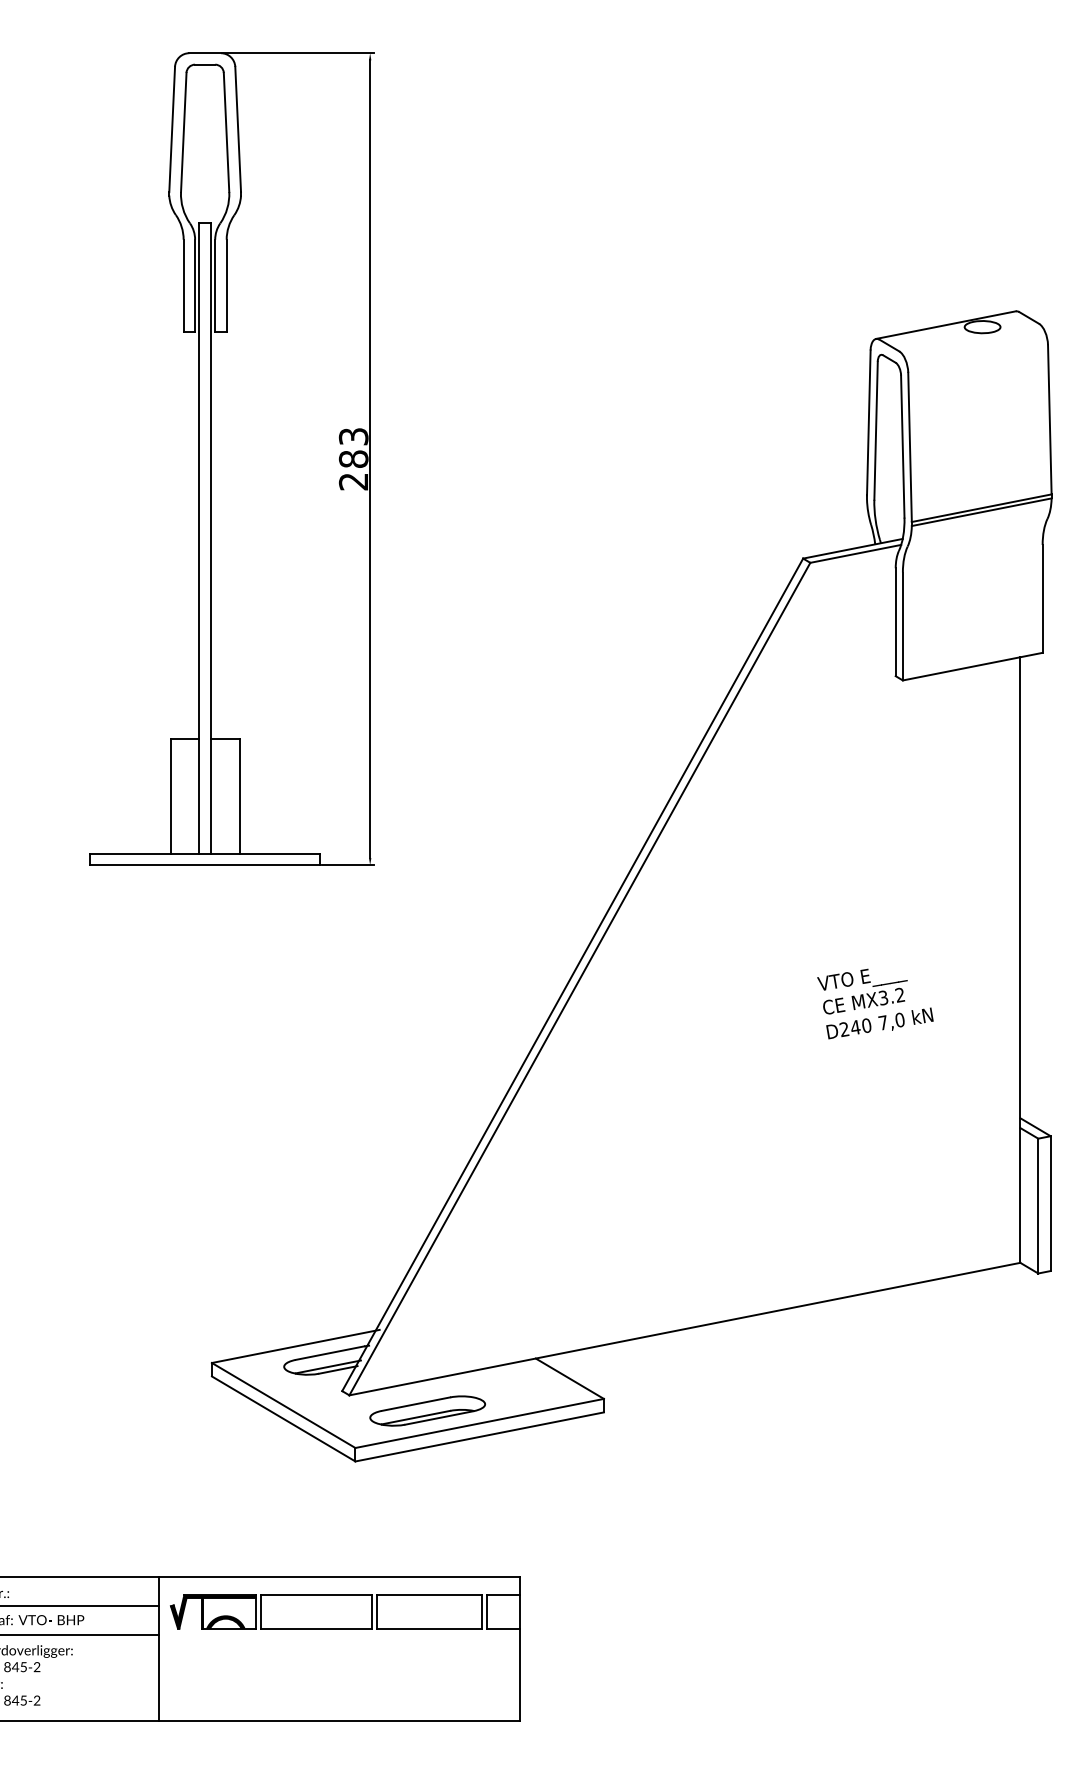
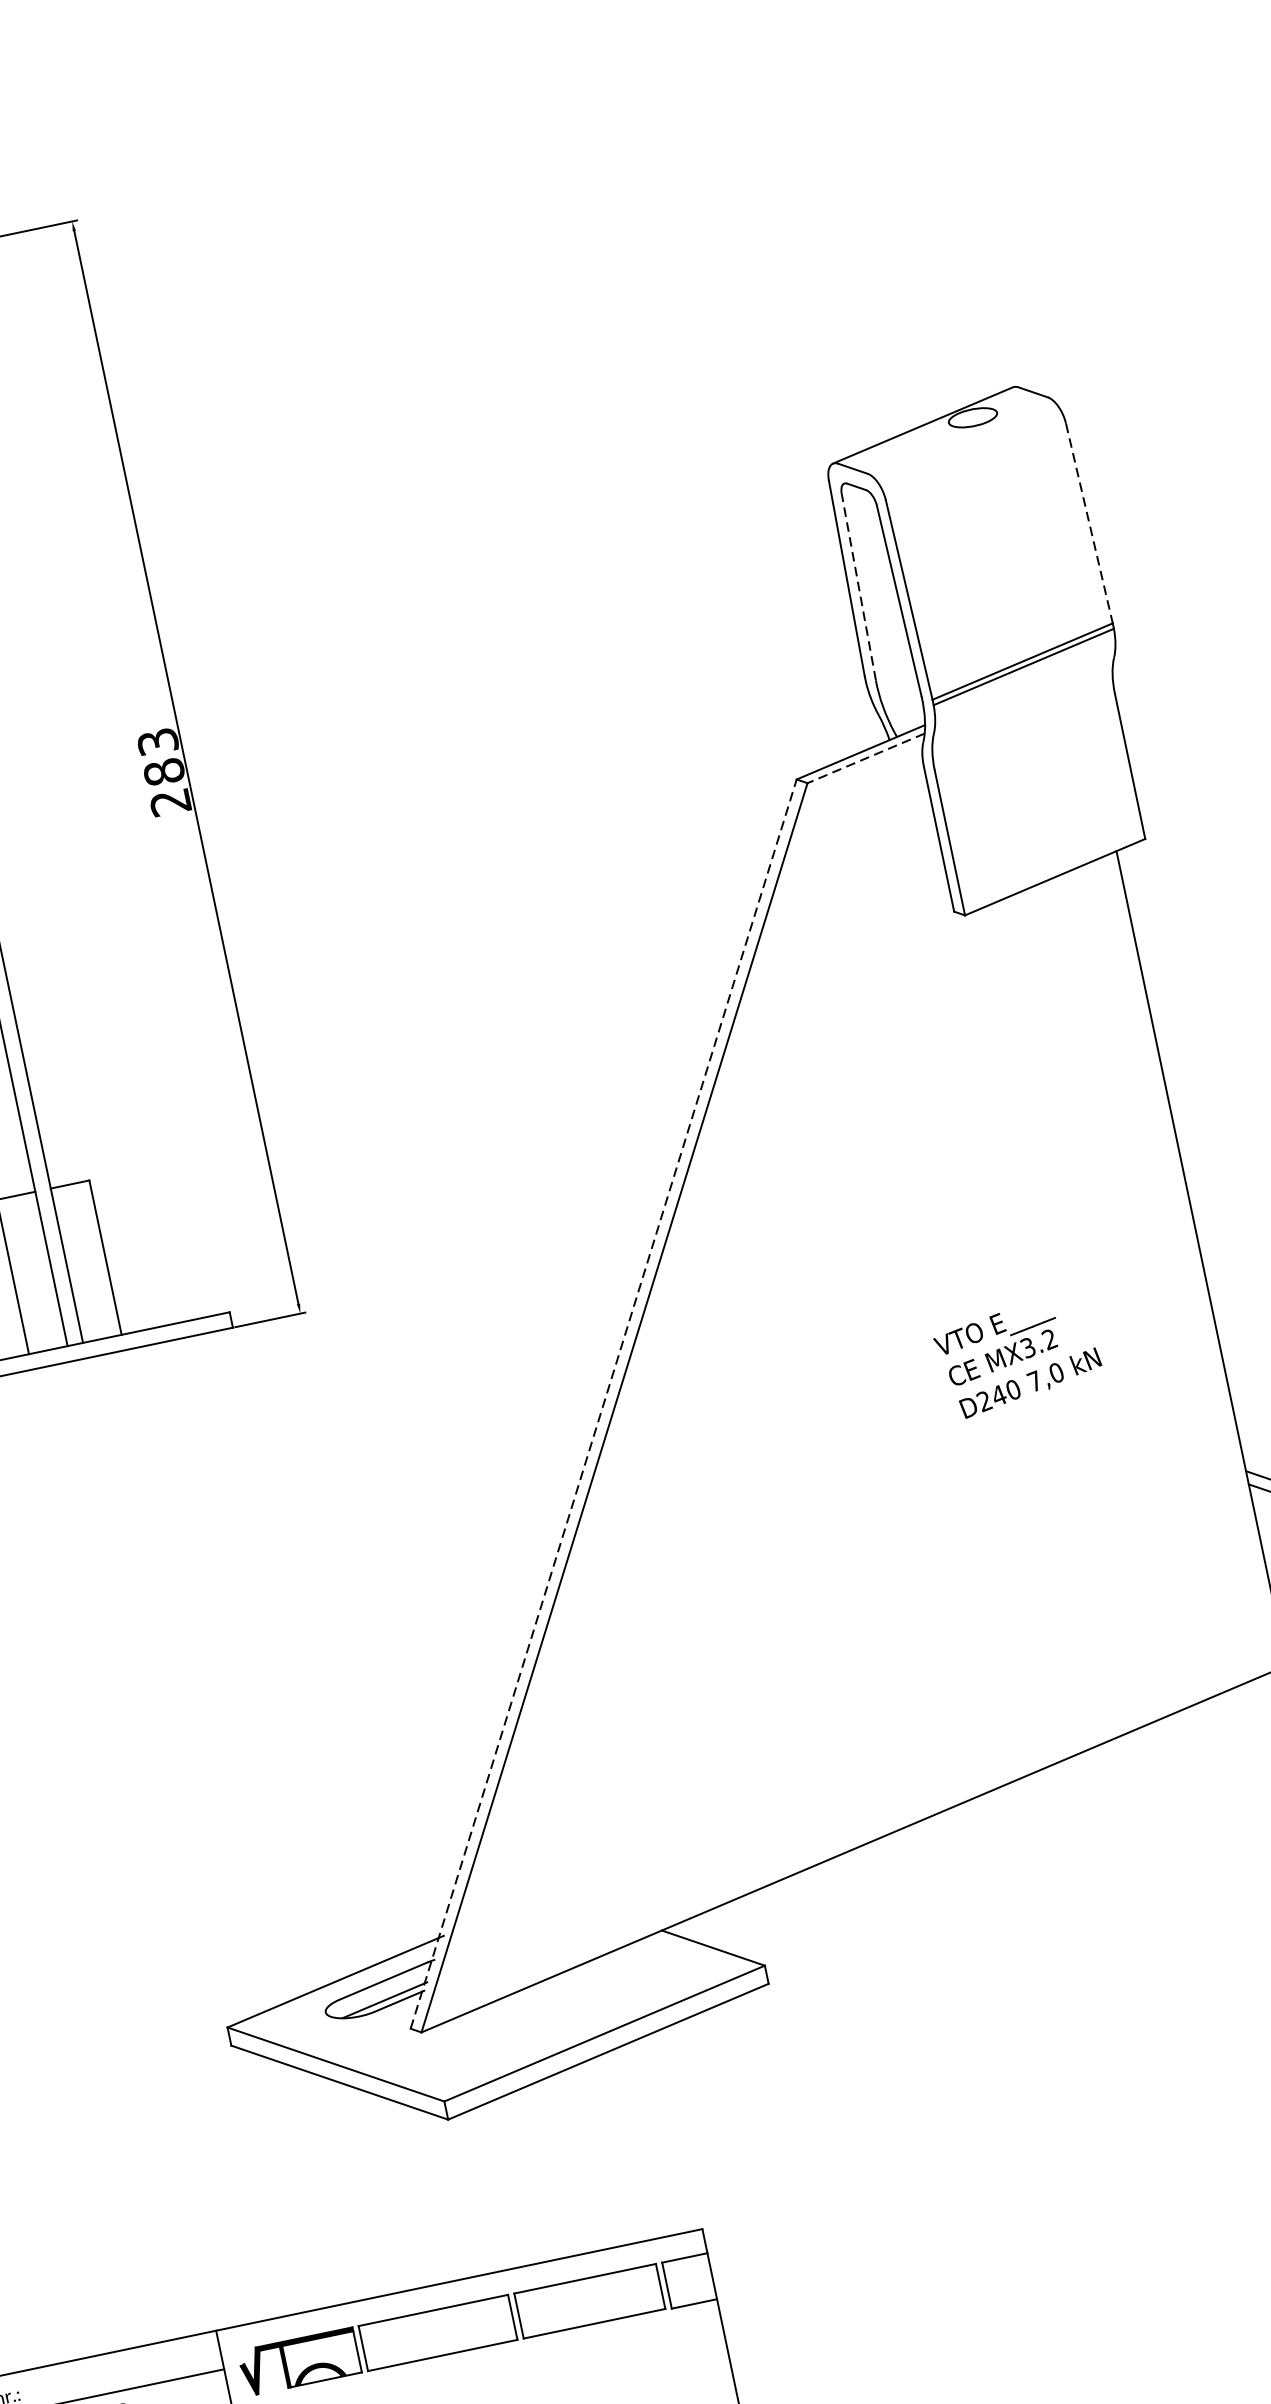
line: (1049, 419) -> (1088, 523), solid -> dashed
line: (876, 430) -> (859, 586), solid -> dashed
line: (855, 553) -> (865, 757), solid -> dashed
line: (572, 974) -> (603, 1403), solid -> dashed
part: (427, 1410) -> (530, 2030), removed

